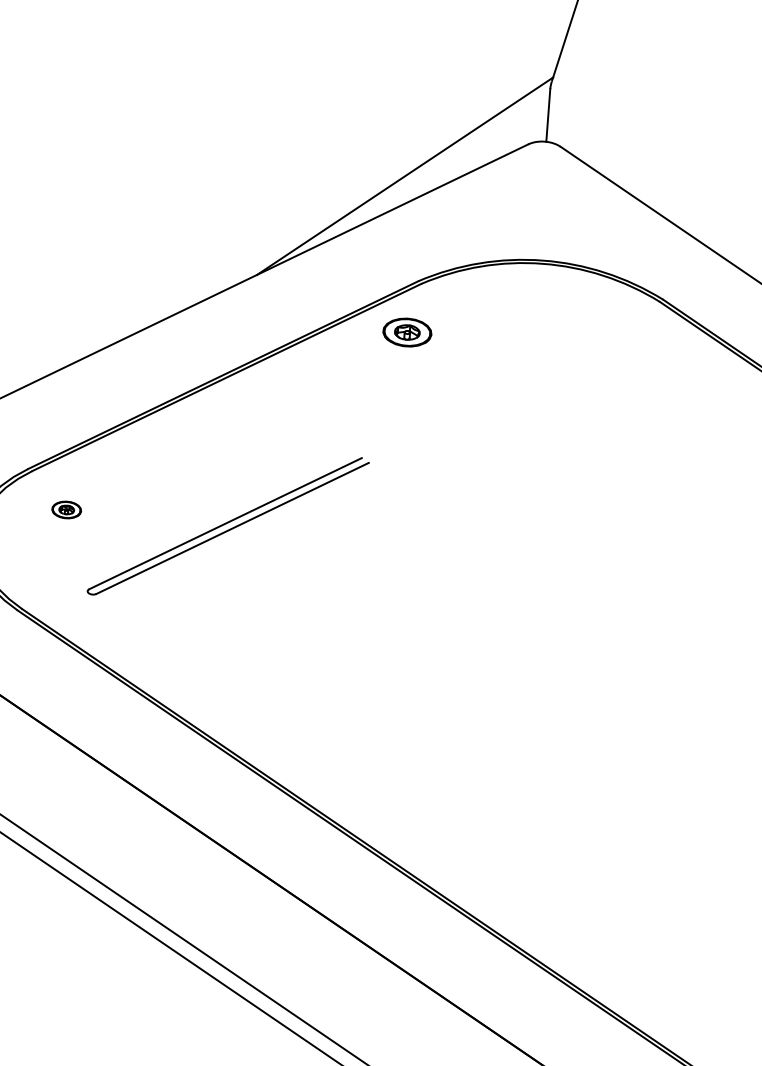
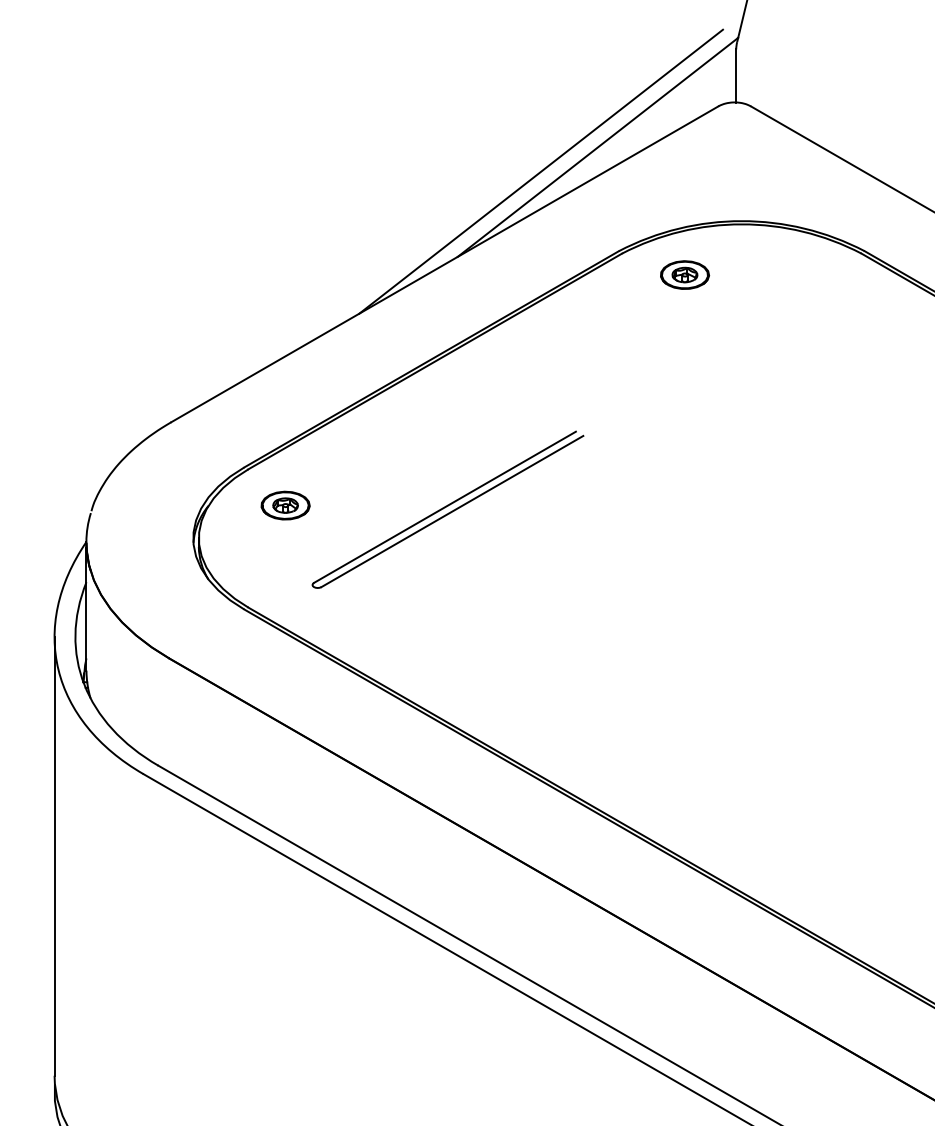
line: (346, 196) -> (541, 171), added
part: (407, 332) -> (685, 274), moved
part: (66, 509) -> (285, 505), size x1.67

